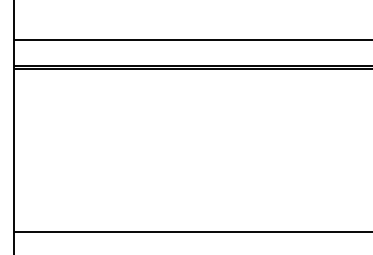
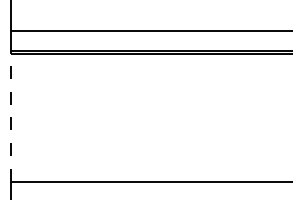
line: (14, 149) -> (11, 117), solid -> dashed

